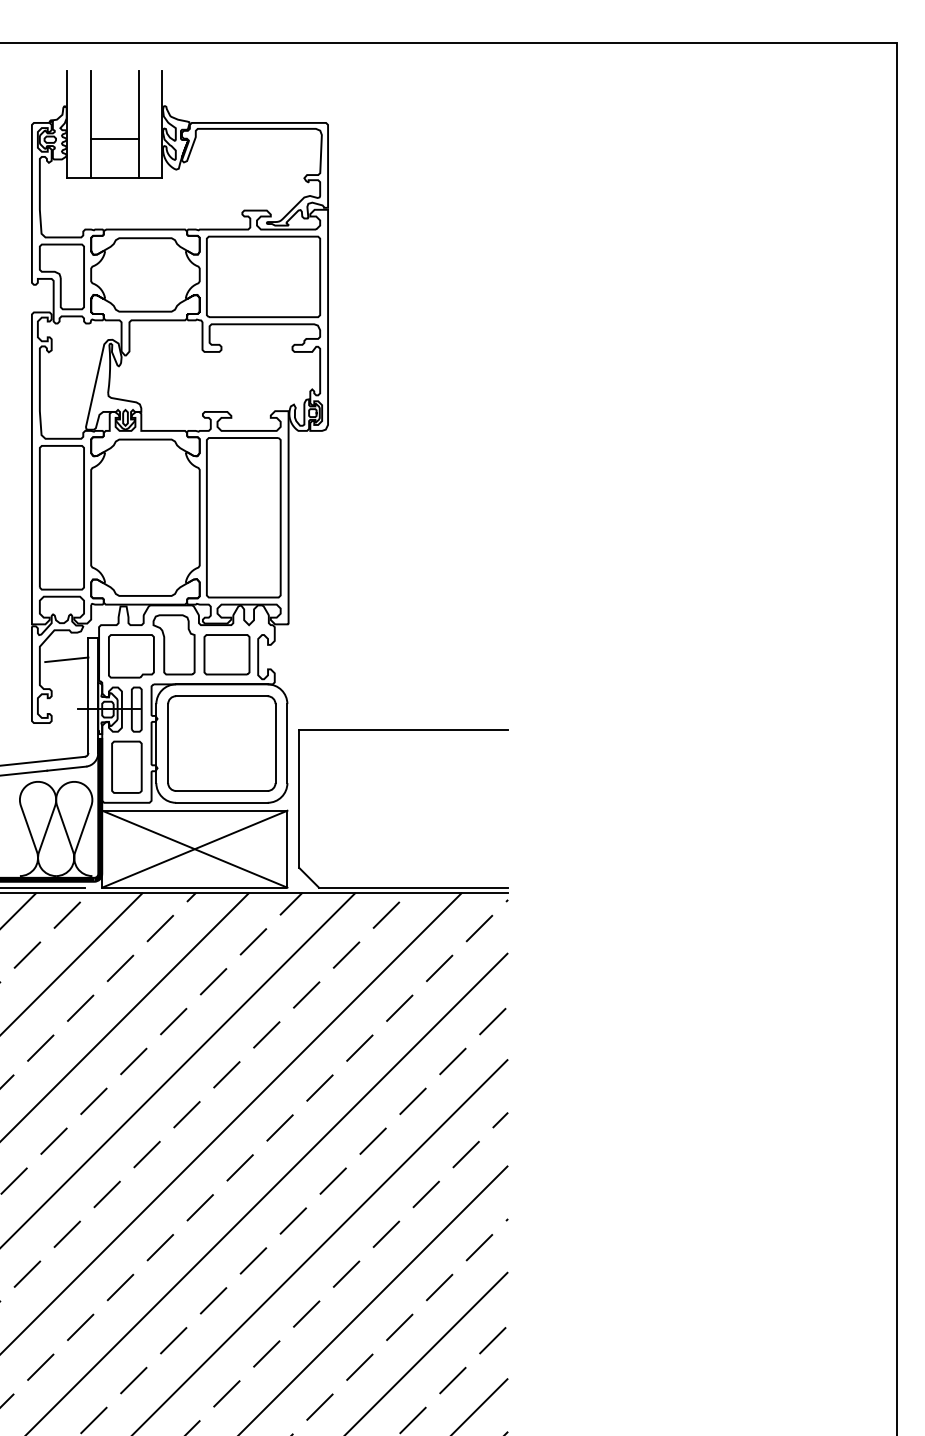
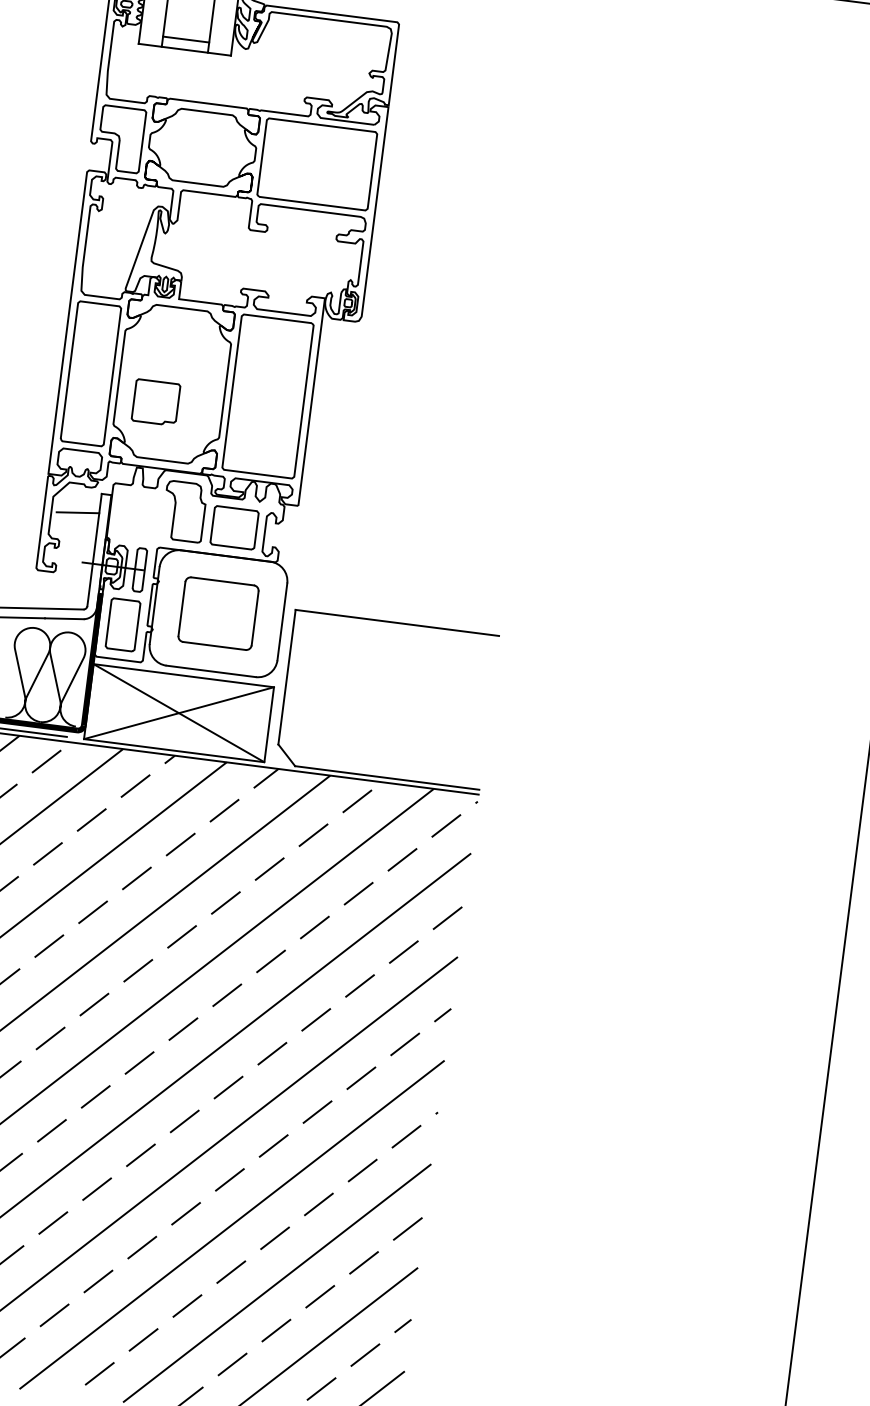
line: (114, 138) -> (185, 39), moved
part: (131, 656) -> (156, 402), moved
part: (221, 743) -> (218, 613), size x0.7

